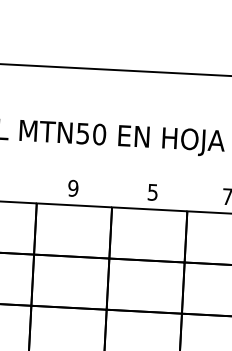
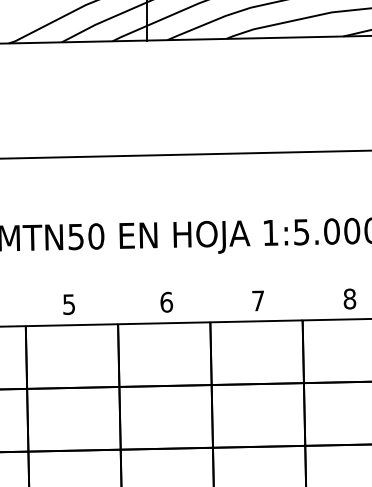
text: (72, 188) -> (68, 304), 9 -> 5
text: (152, 191) -> (166, 301), 5 -> 6

